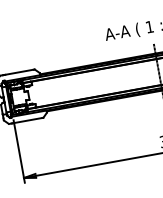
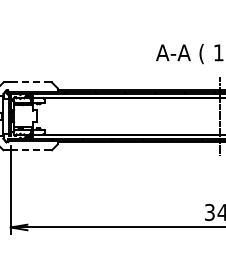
line: (19, 72) -> (30, 82), solid -> dashed
line: (28, 120) -> (30, 150), solid -> dashed

